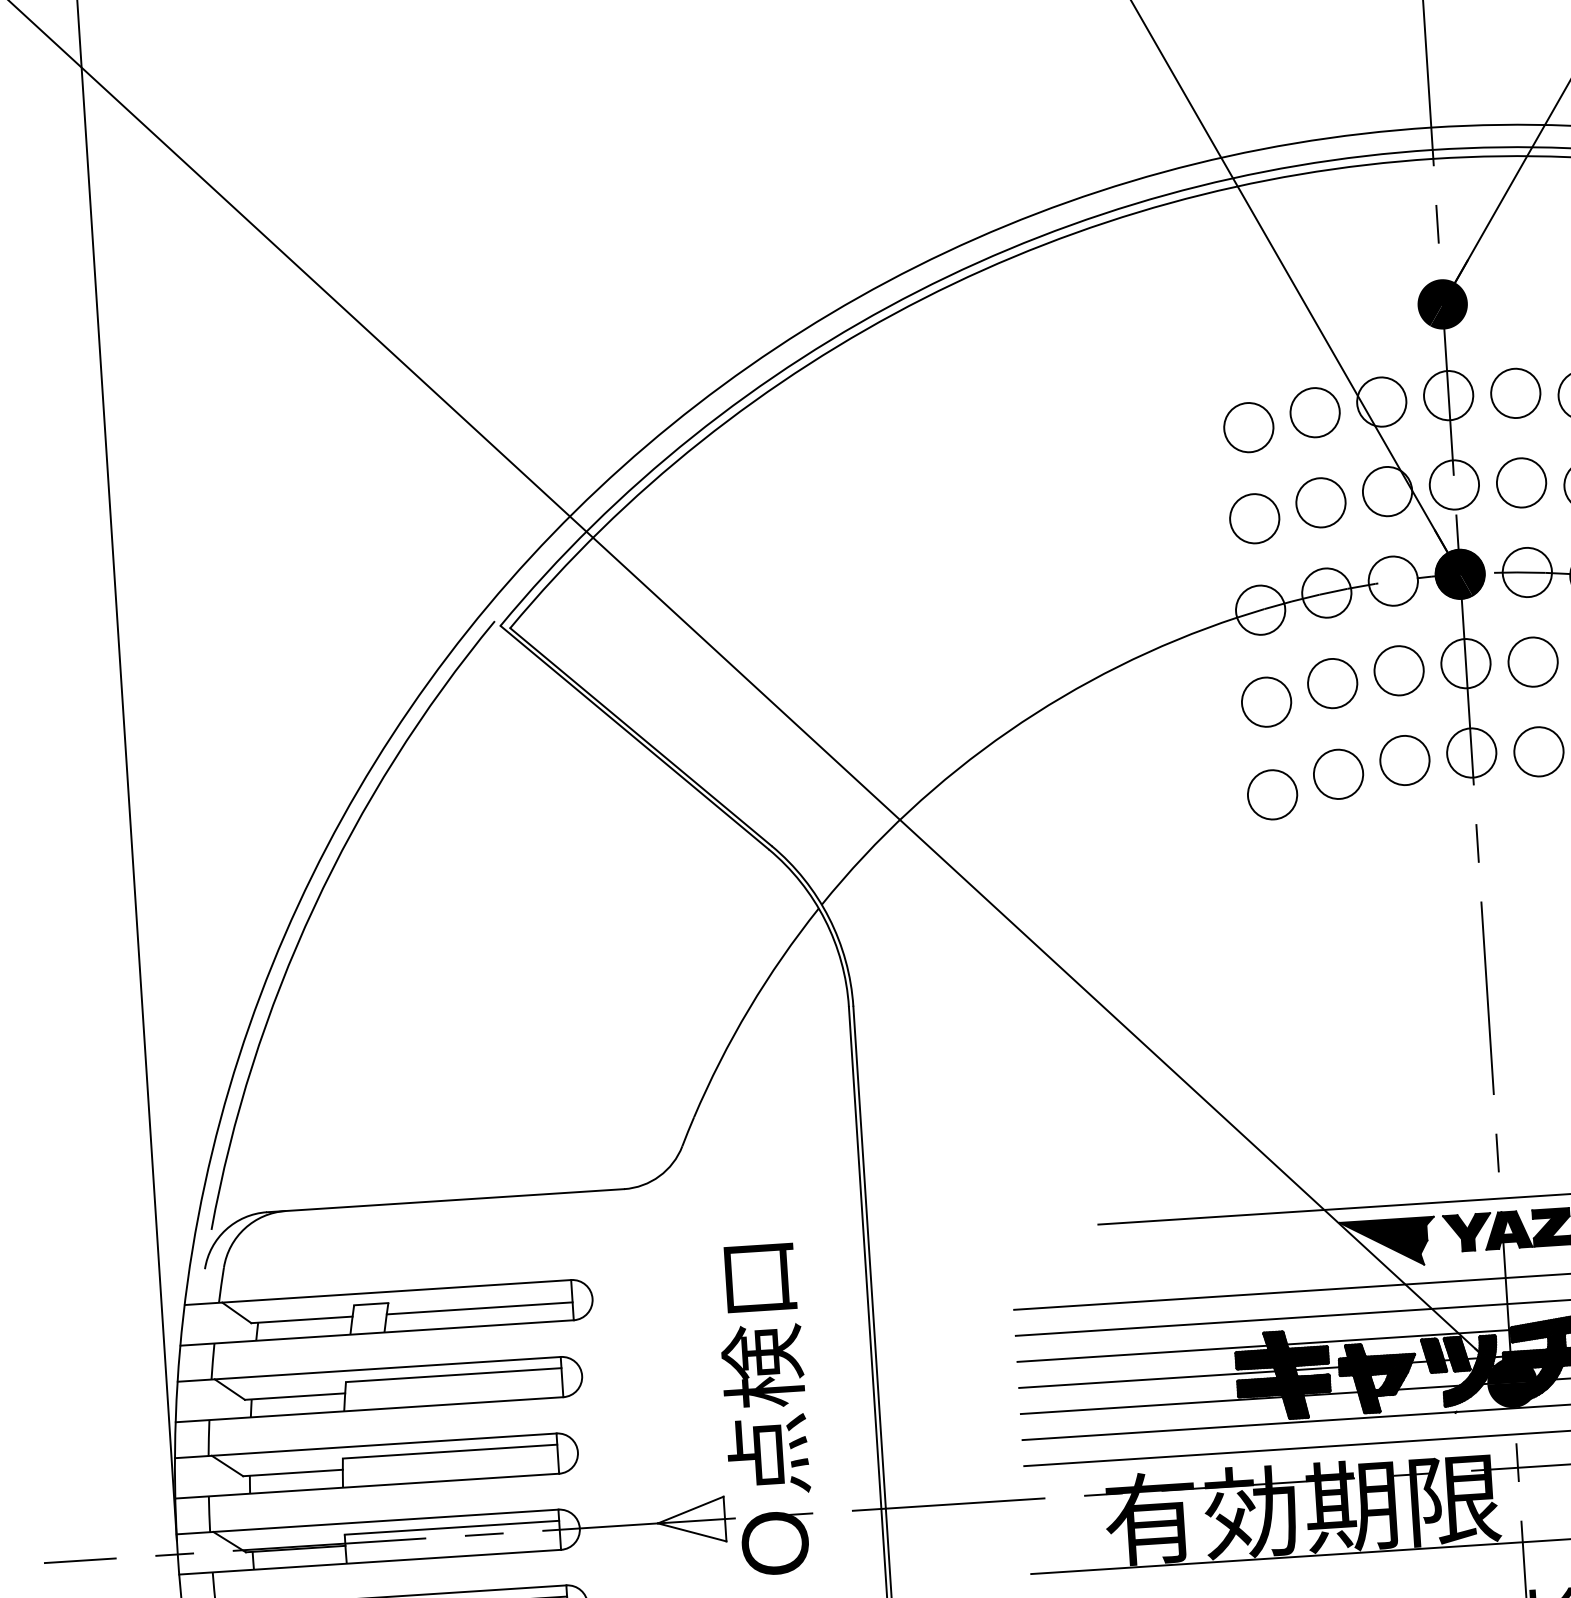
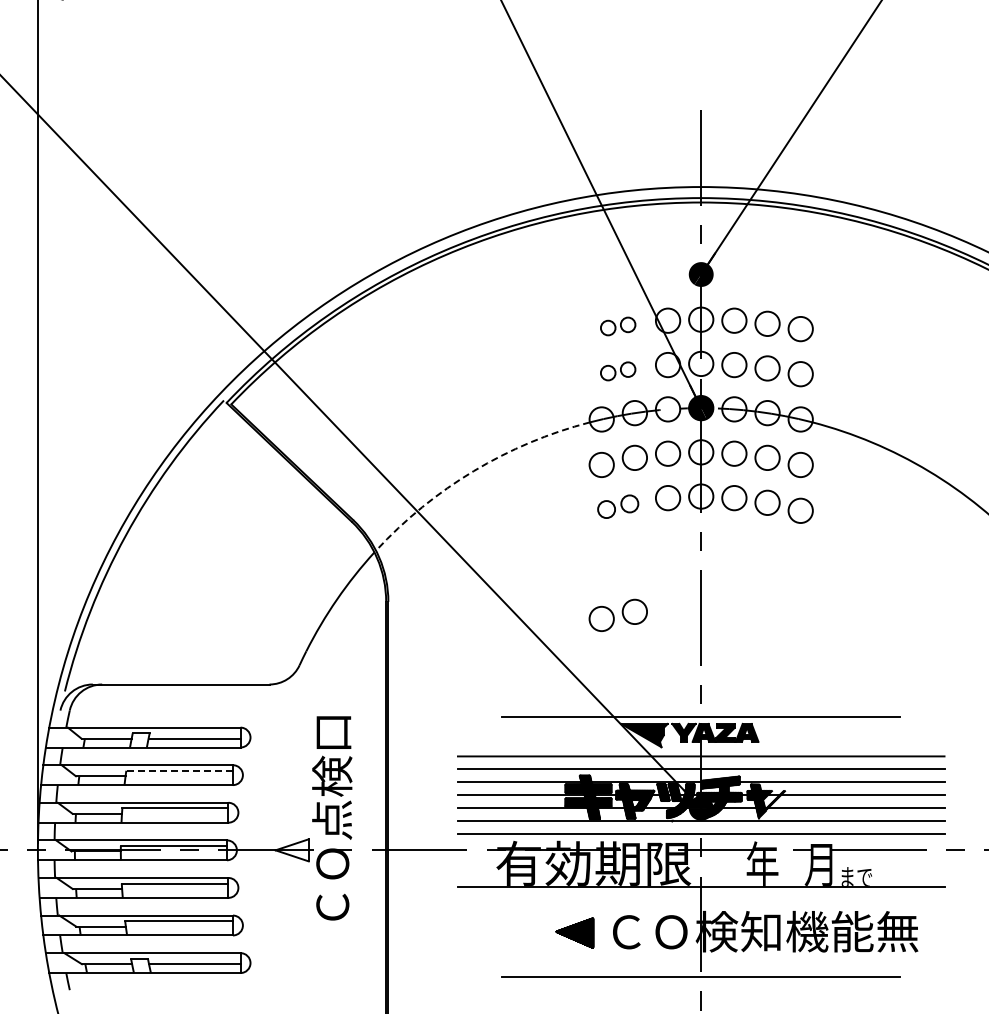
part: (1280, 420) -> (617, 326), size x0.6
part: (1286, 511) -> (617, 371), size x0.6
arc: (1008, 732) -> (473, 471), solid -> dashed
part: (1303, 784) -> (617, 506), size x0.7
part: (1317, 1002) -> (617, 614), added
line: (453, 1374) -> (179, 770), solid -> dashed

